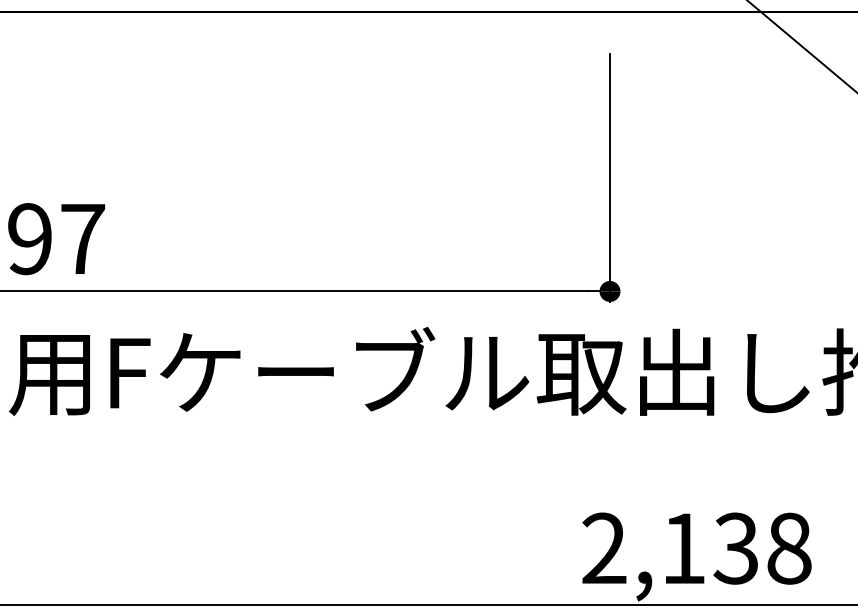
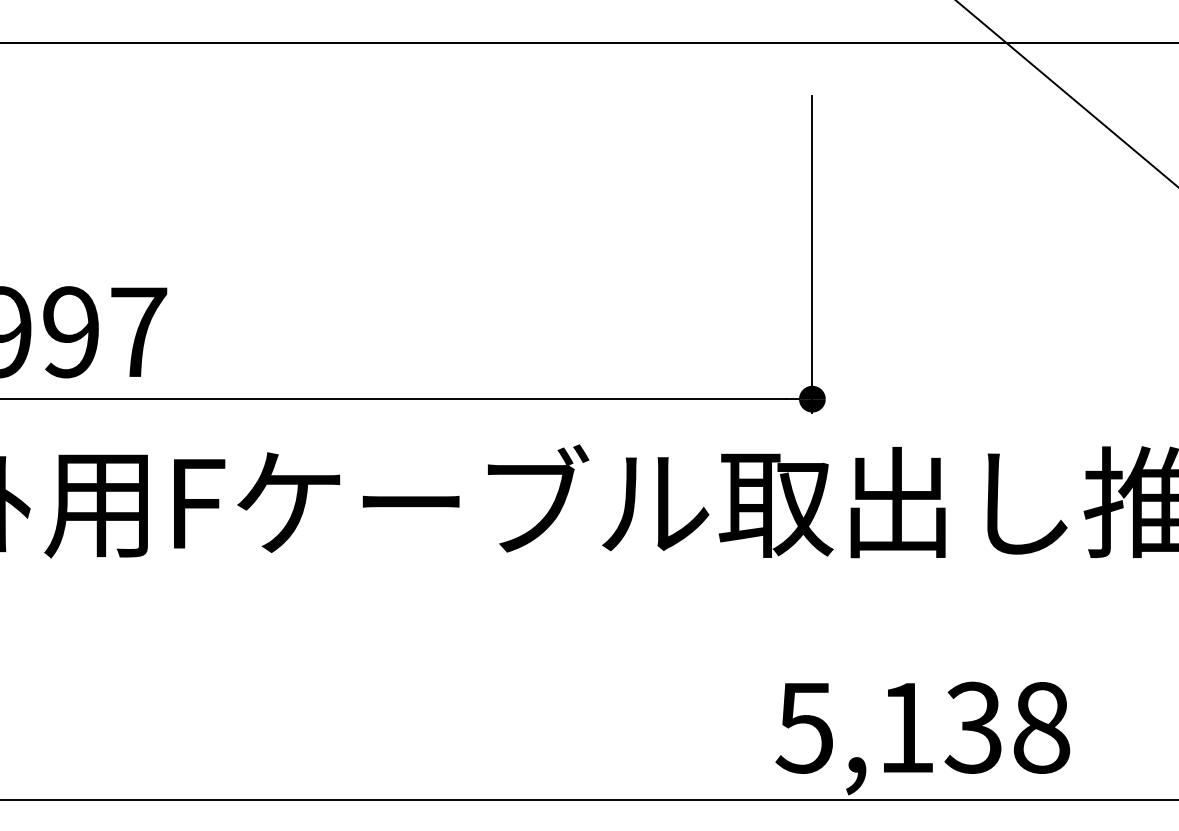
text: (603, 548) -> (804, 727), 2,138 -> 5,138

